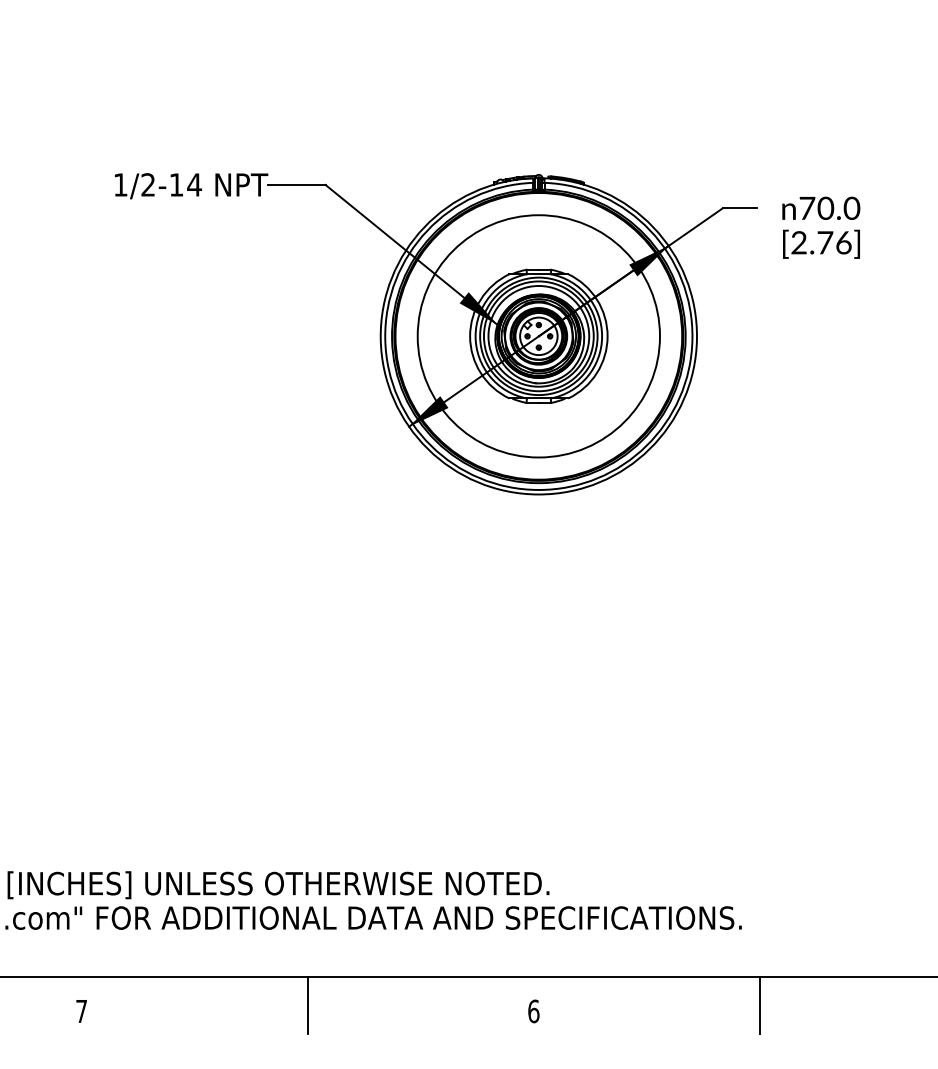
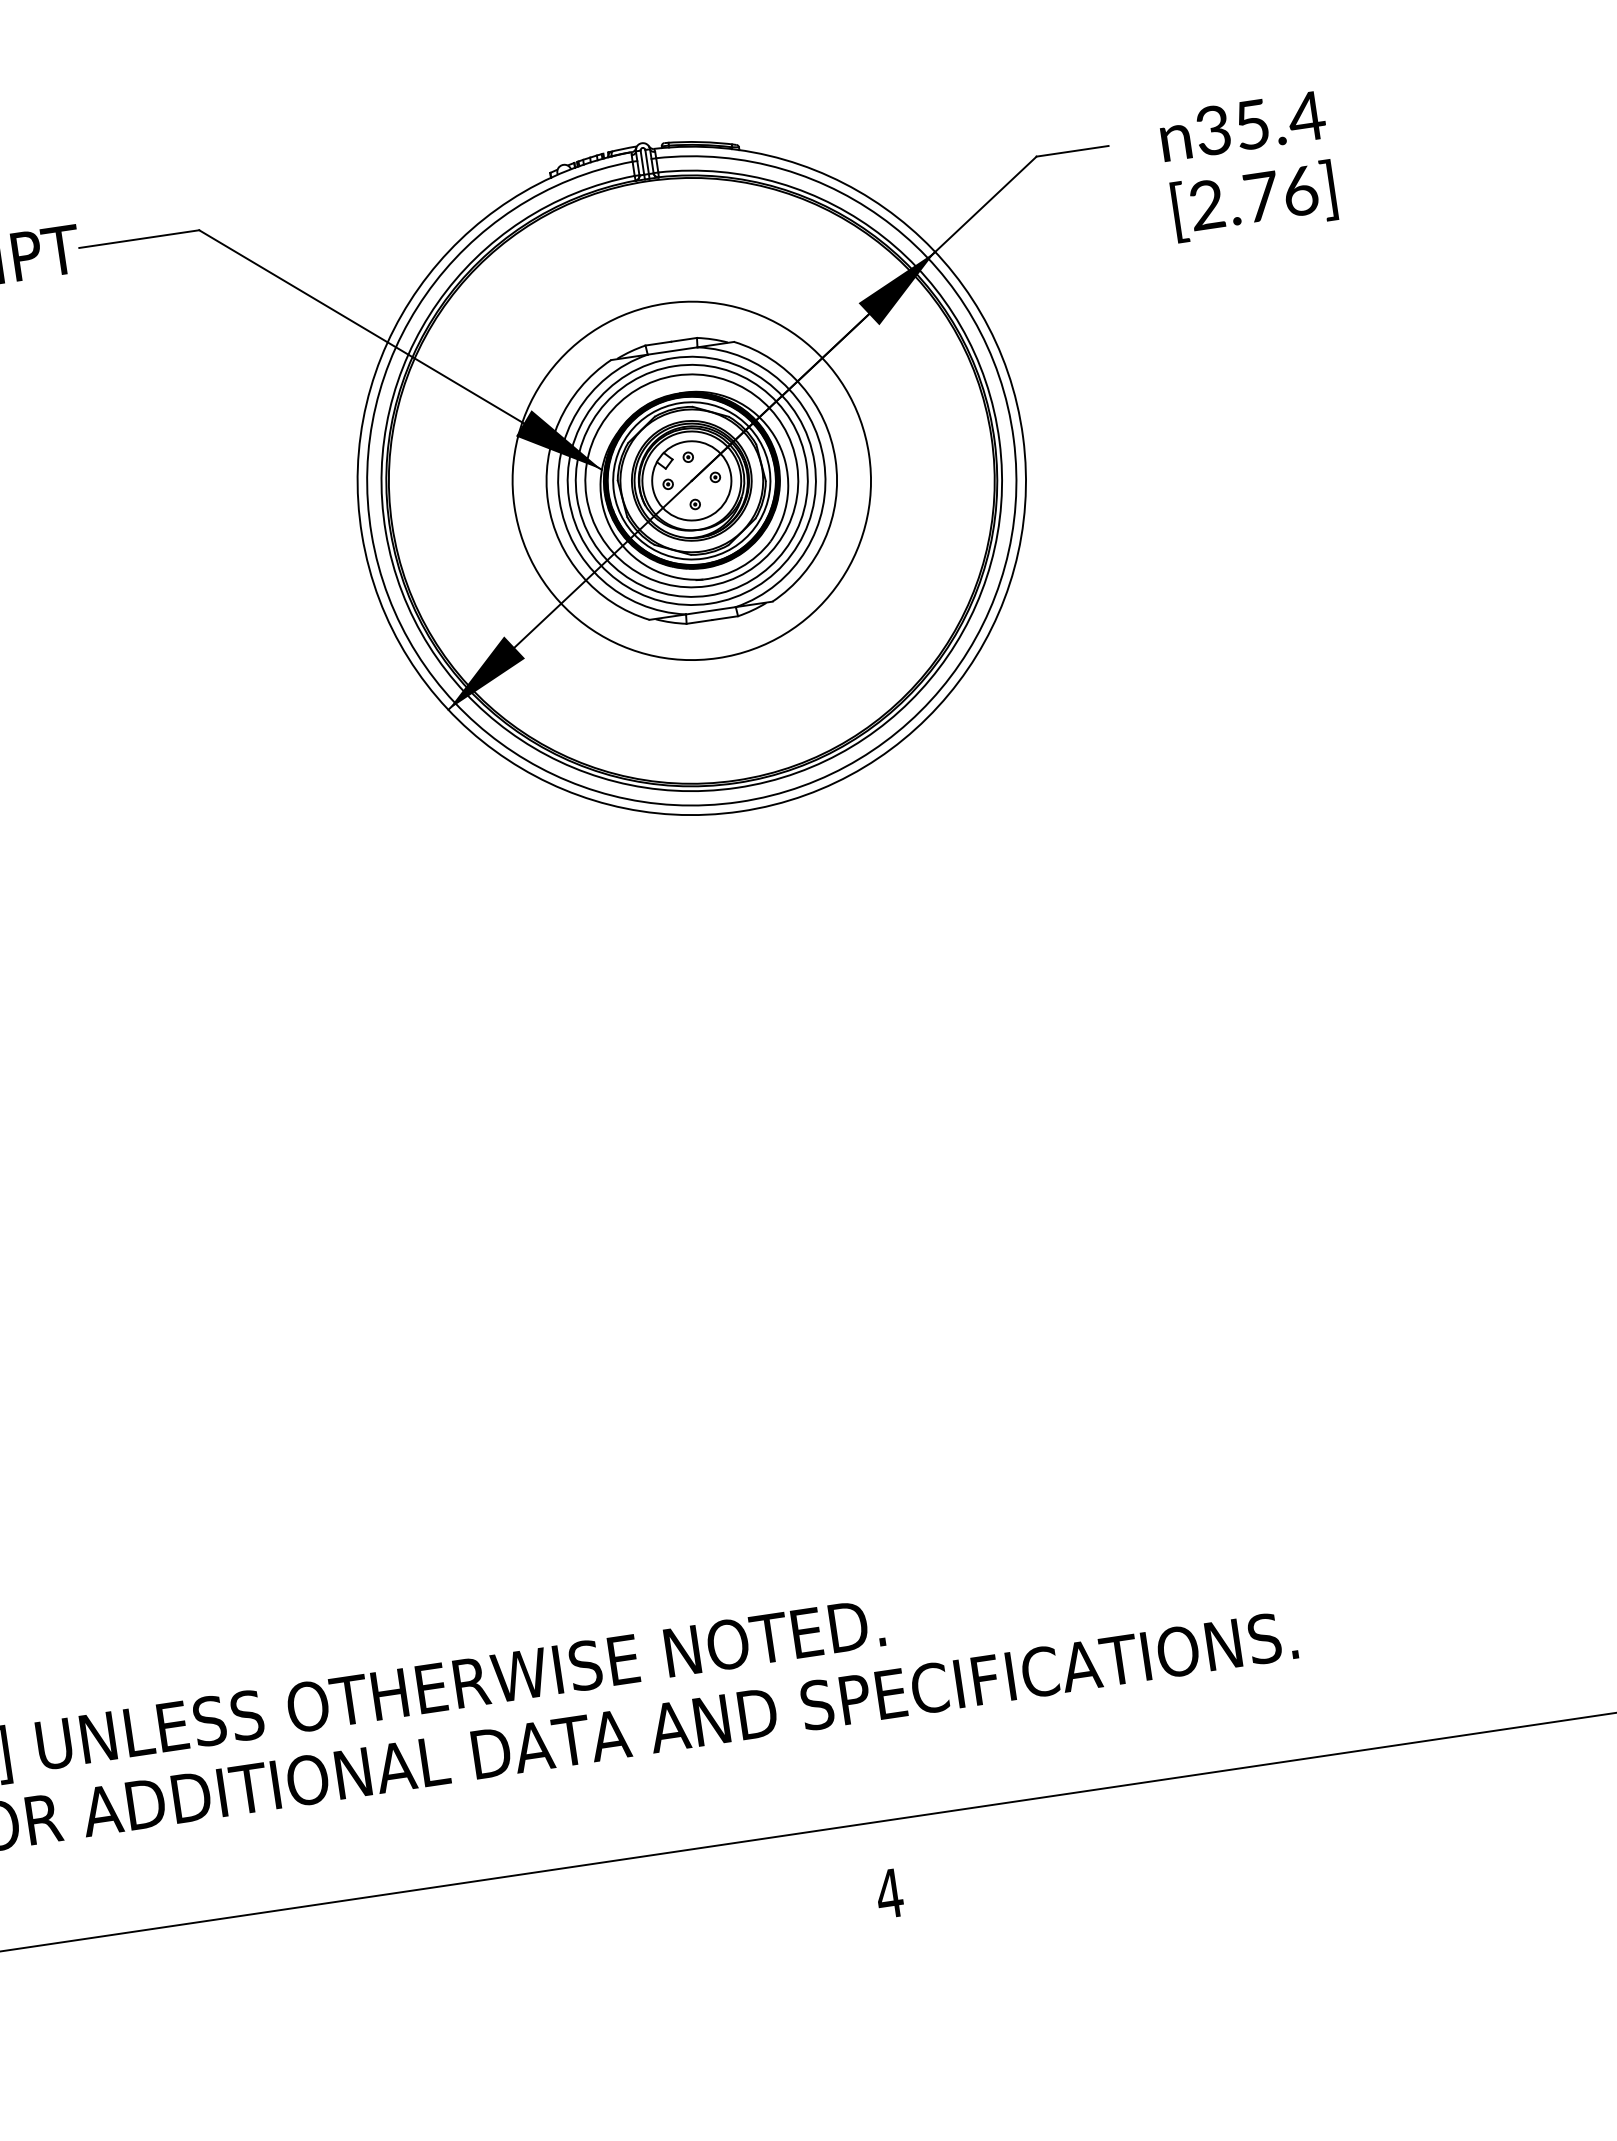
text: (829, 207) -> (1259, 121), 70.0 -> 35.4
circle: (538, 336) -> (691, 481), size x0.7
line: (307, 1005) -> (414, 1951), removed
line: (759, 1005) -> (1359, 1811), removed
text: (533, 1011) -> (889, 1893), 6 -> 4

